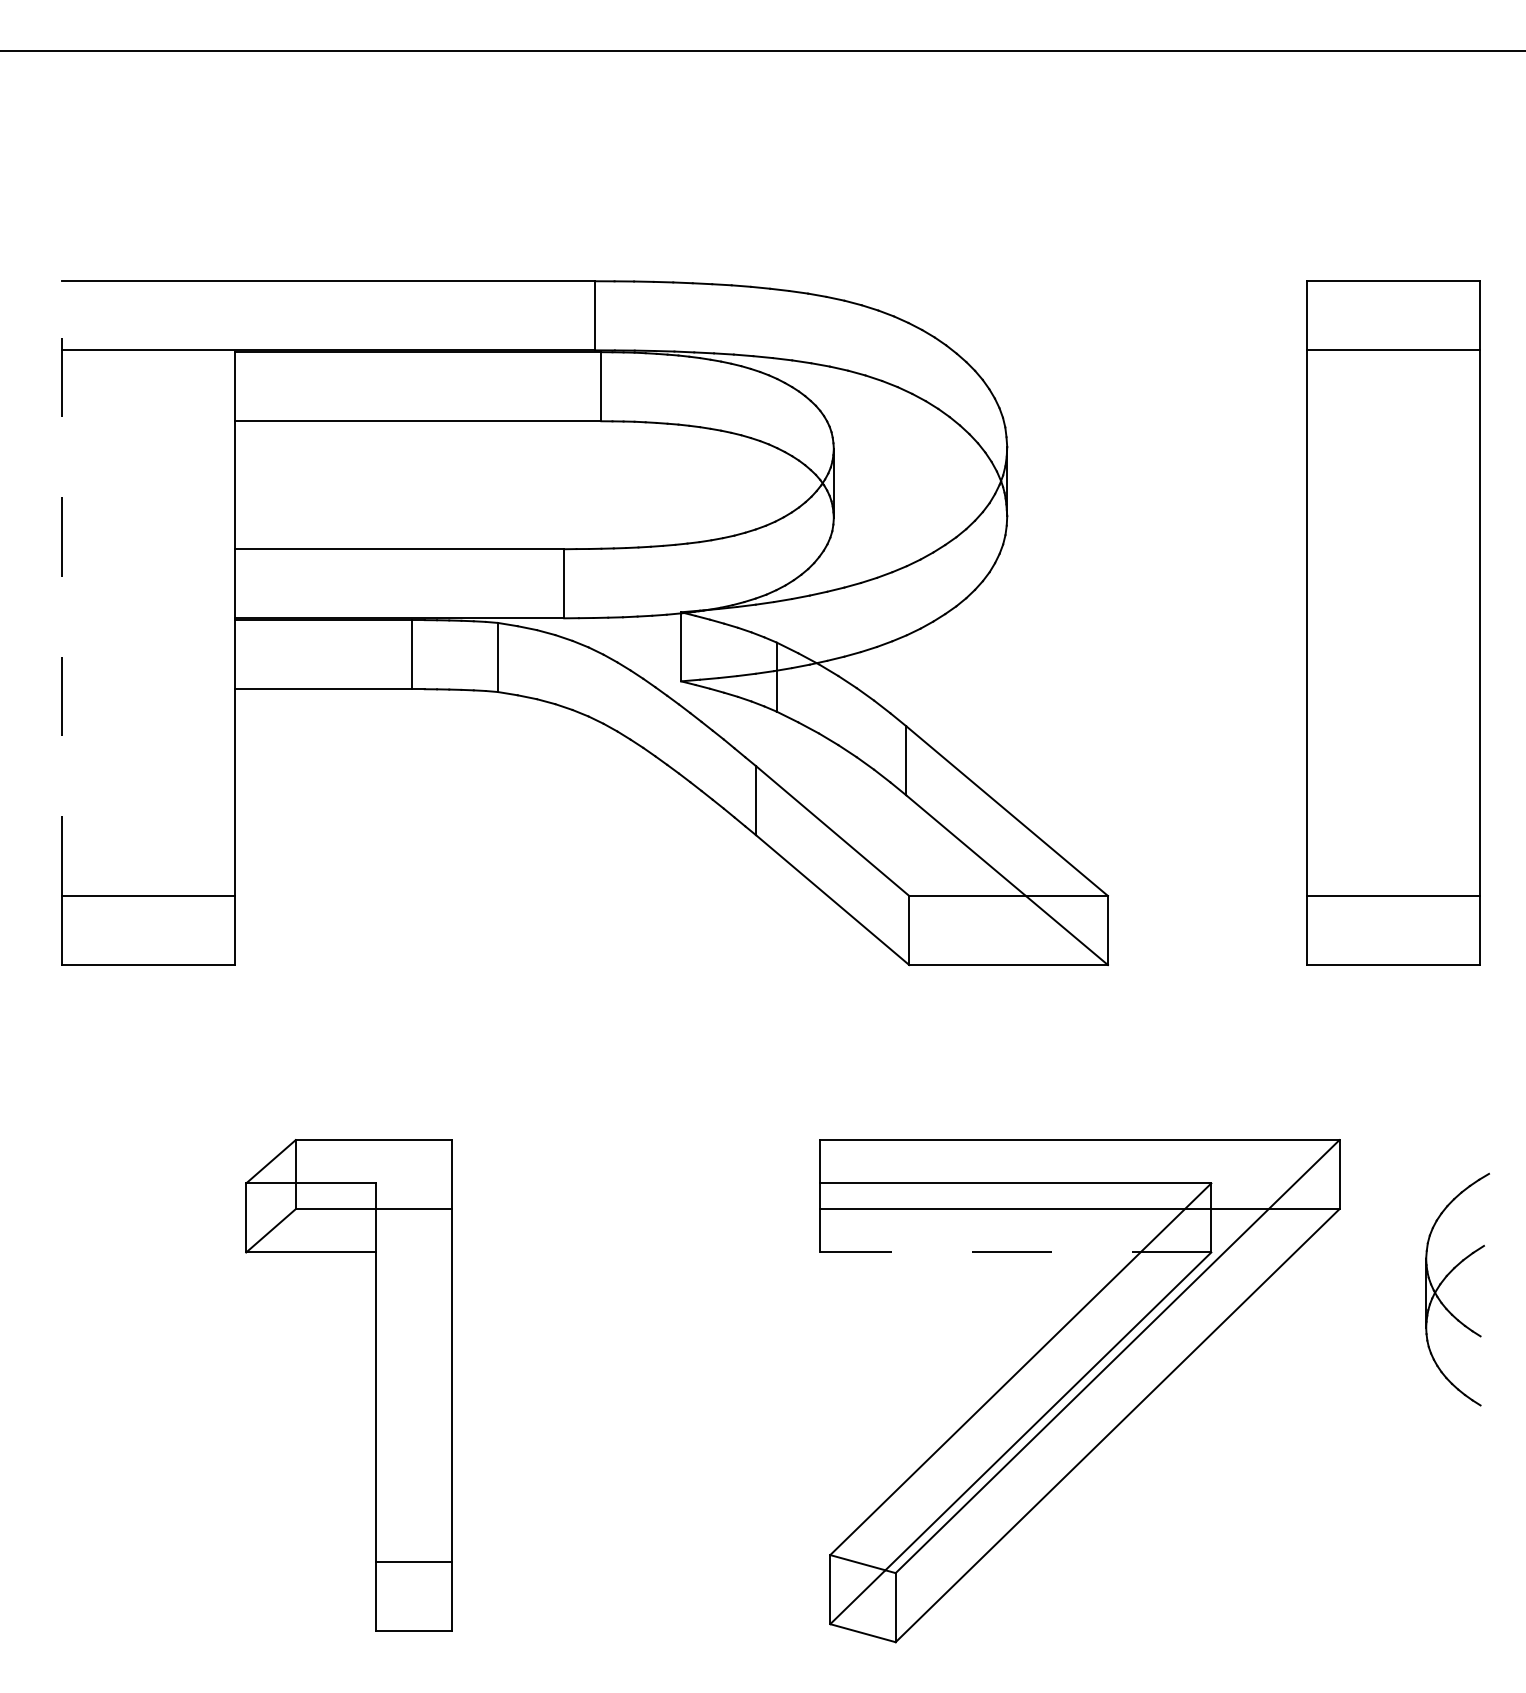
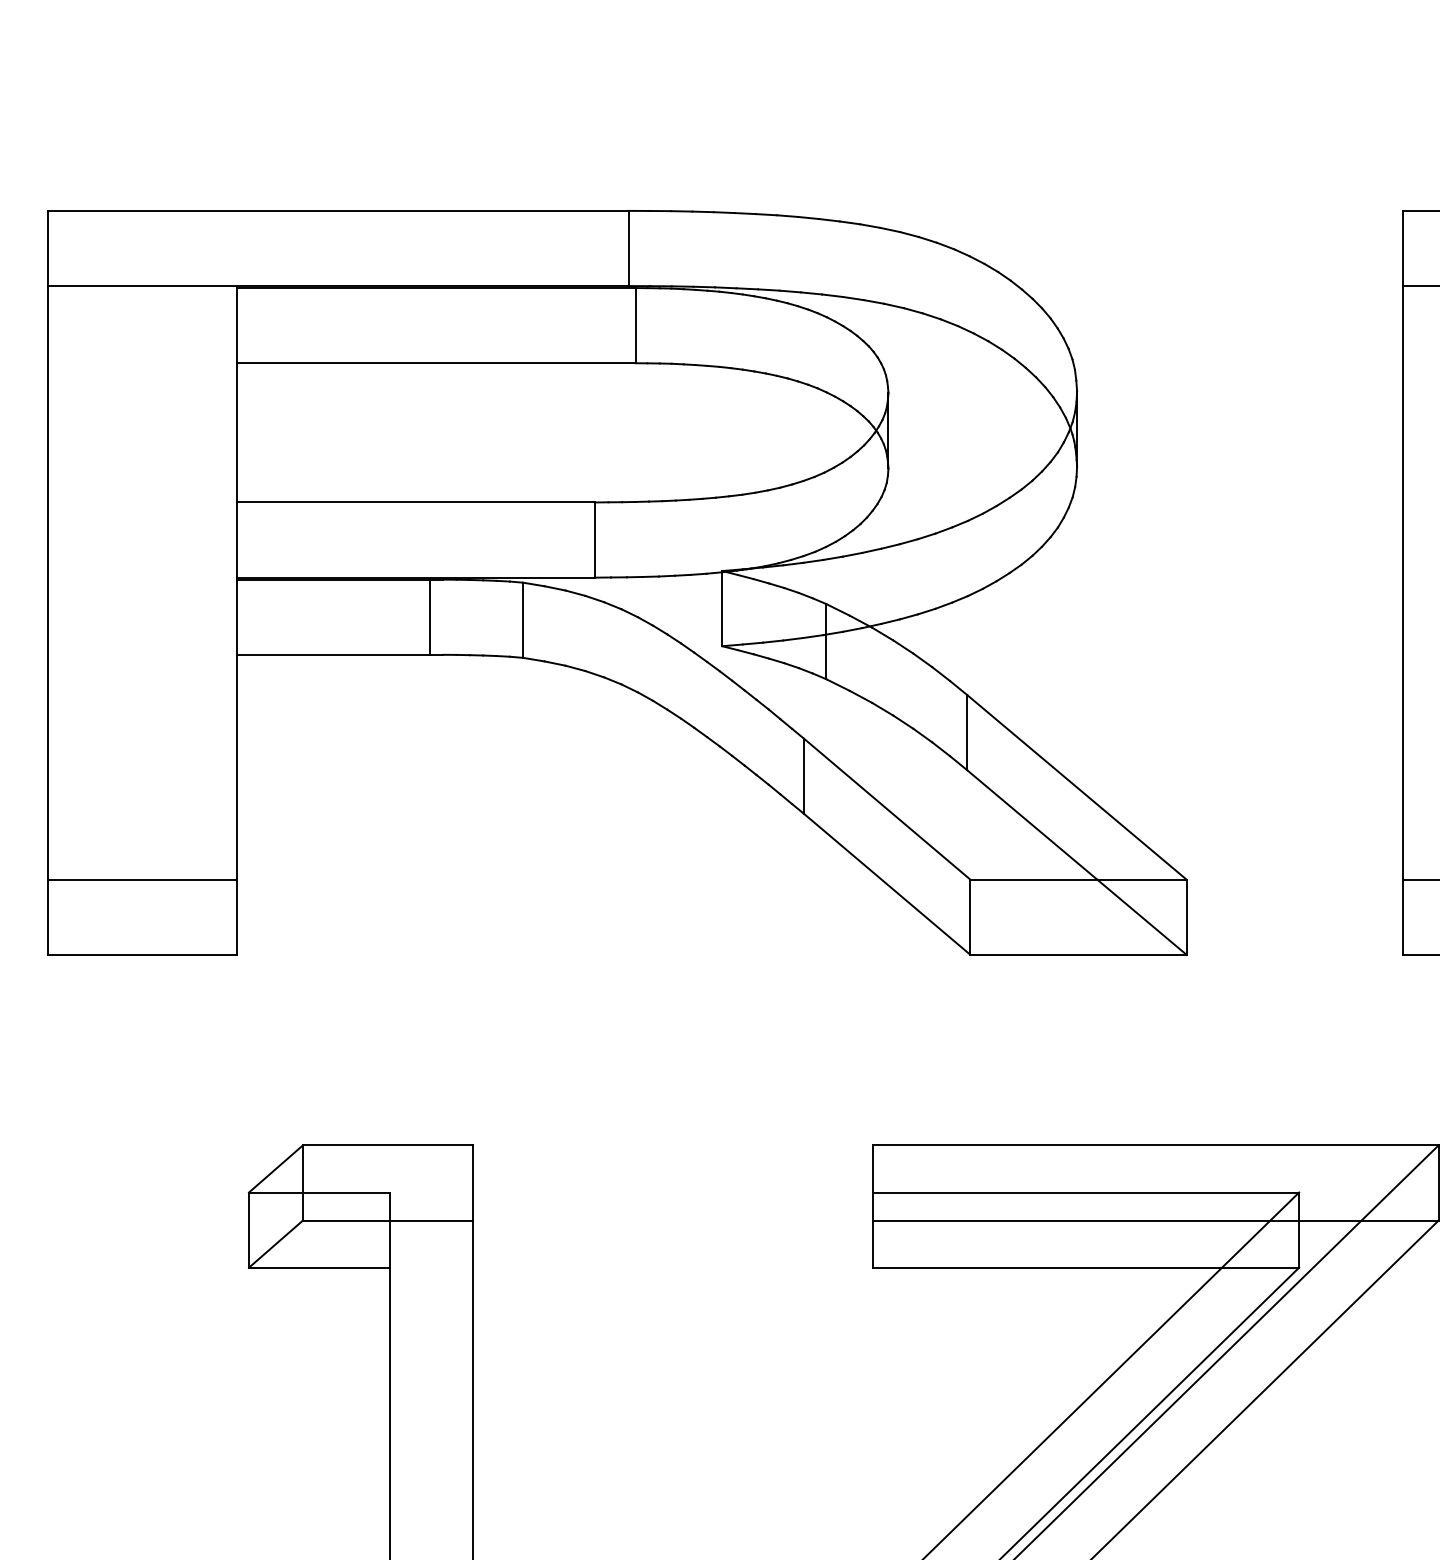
line: (61, 588) -> (48, 545), dashed -> solid
line: (1015, 1252) -> (1086, 1267), dashed -> solid

